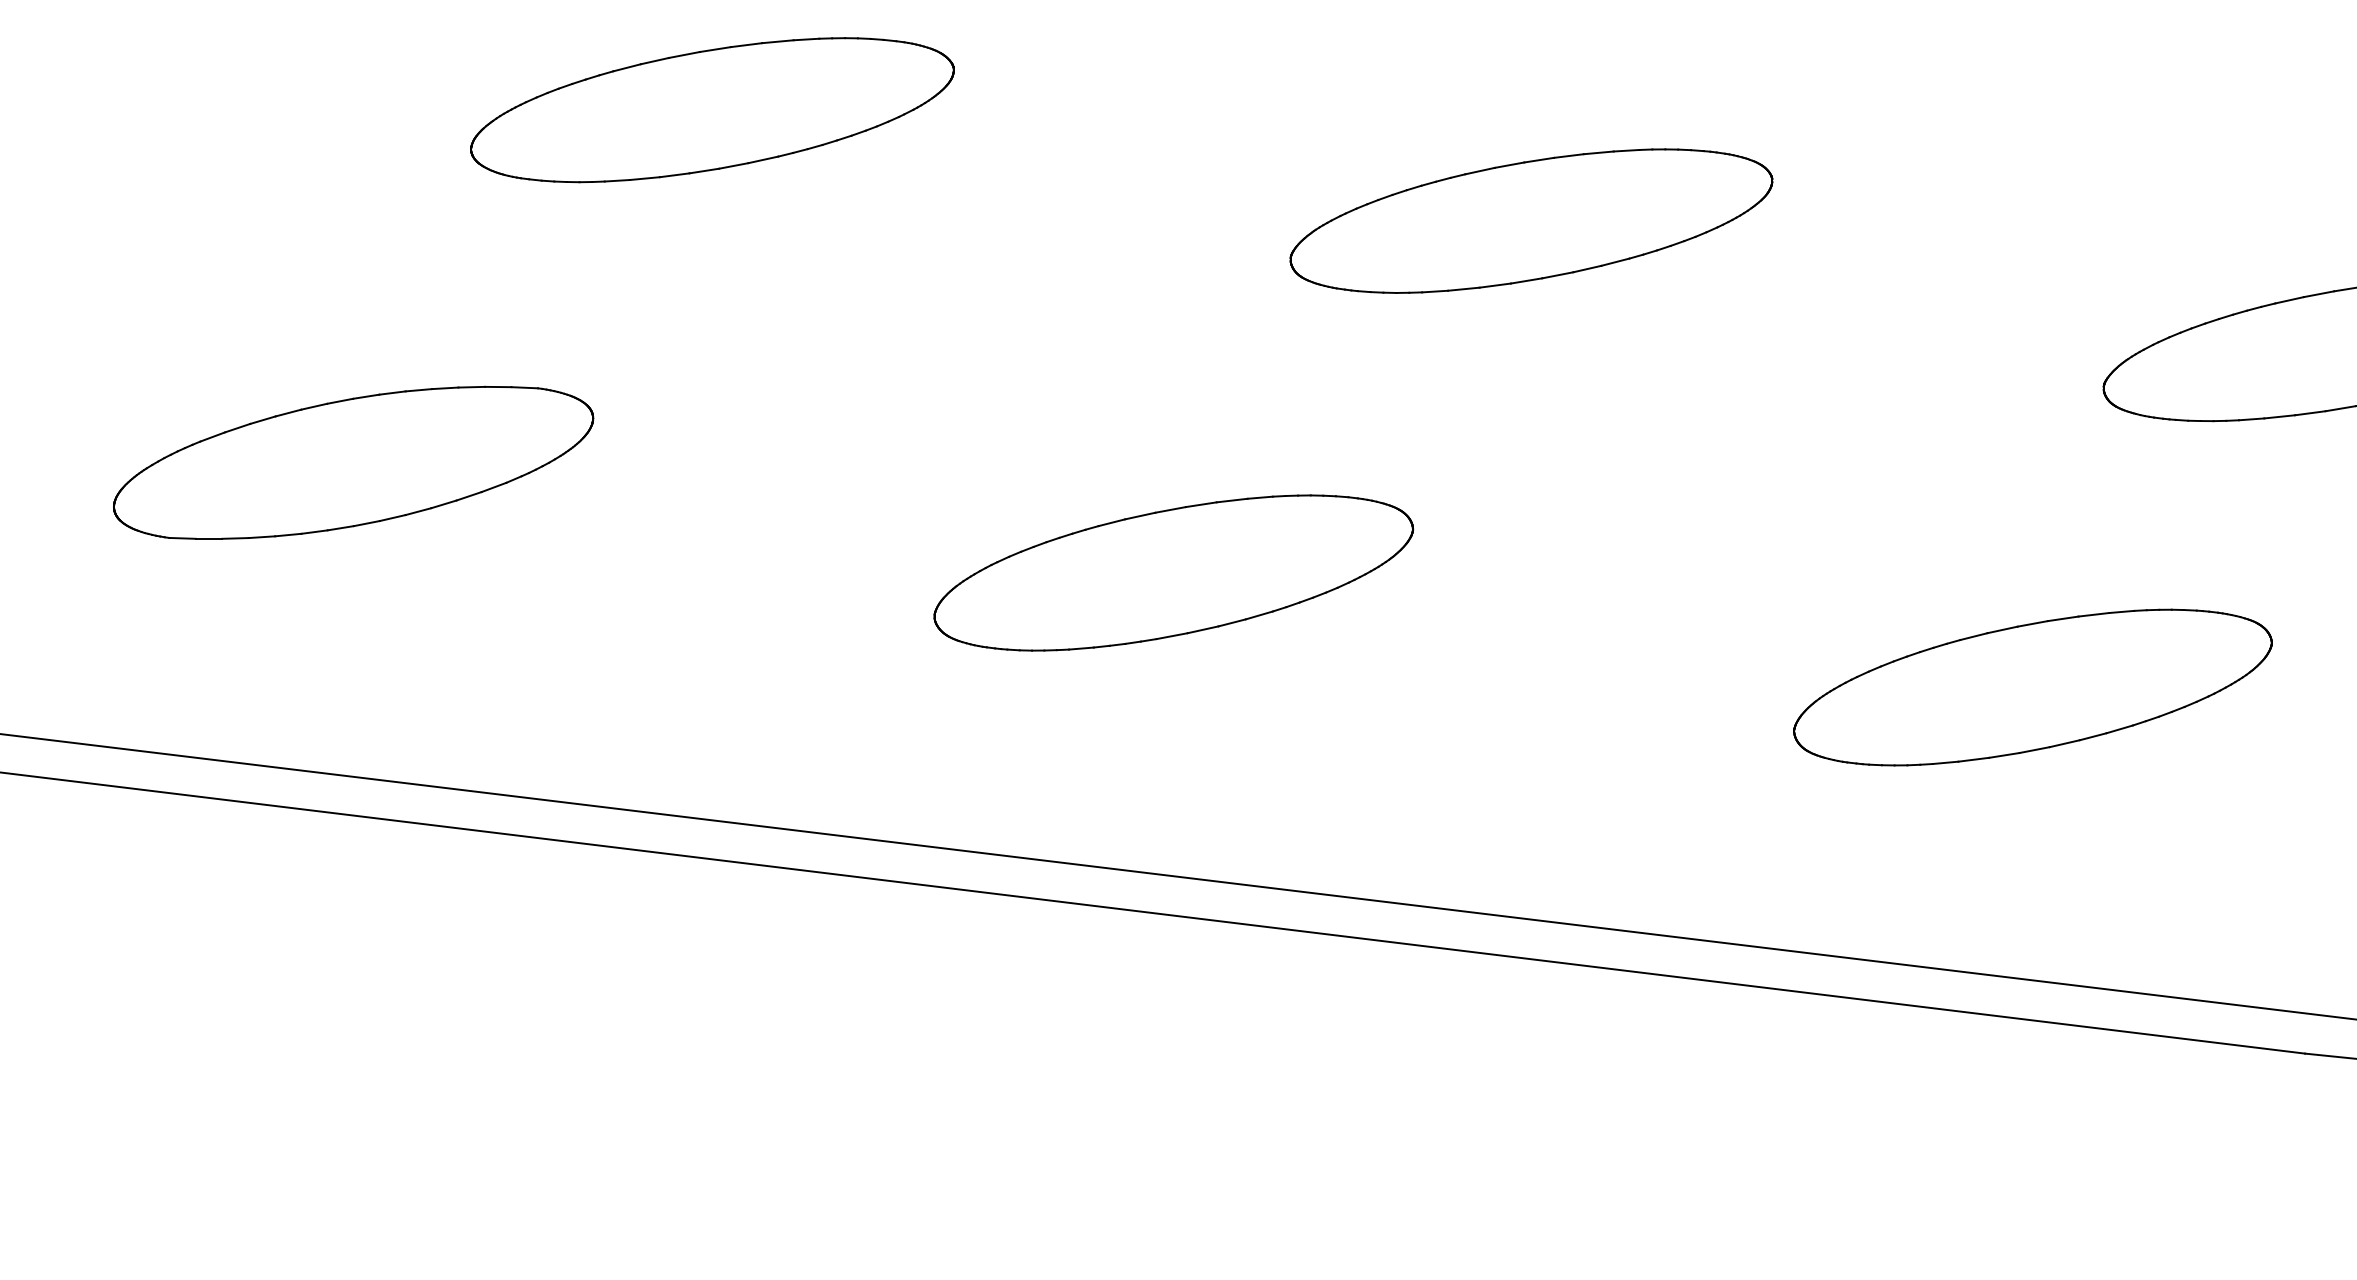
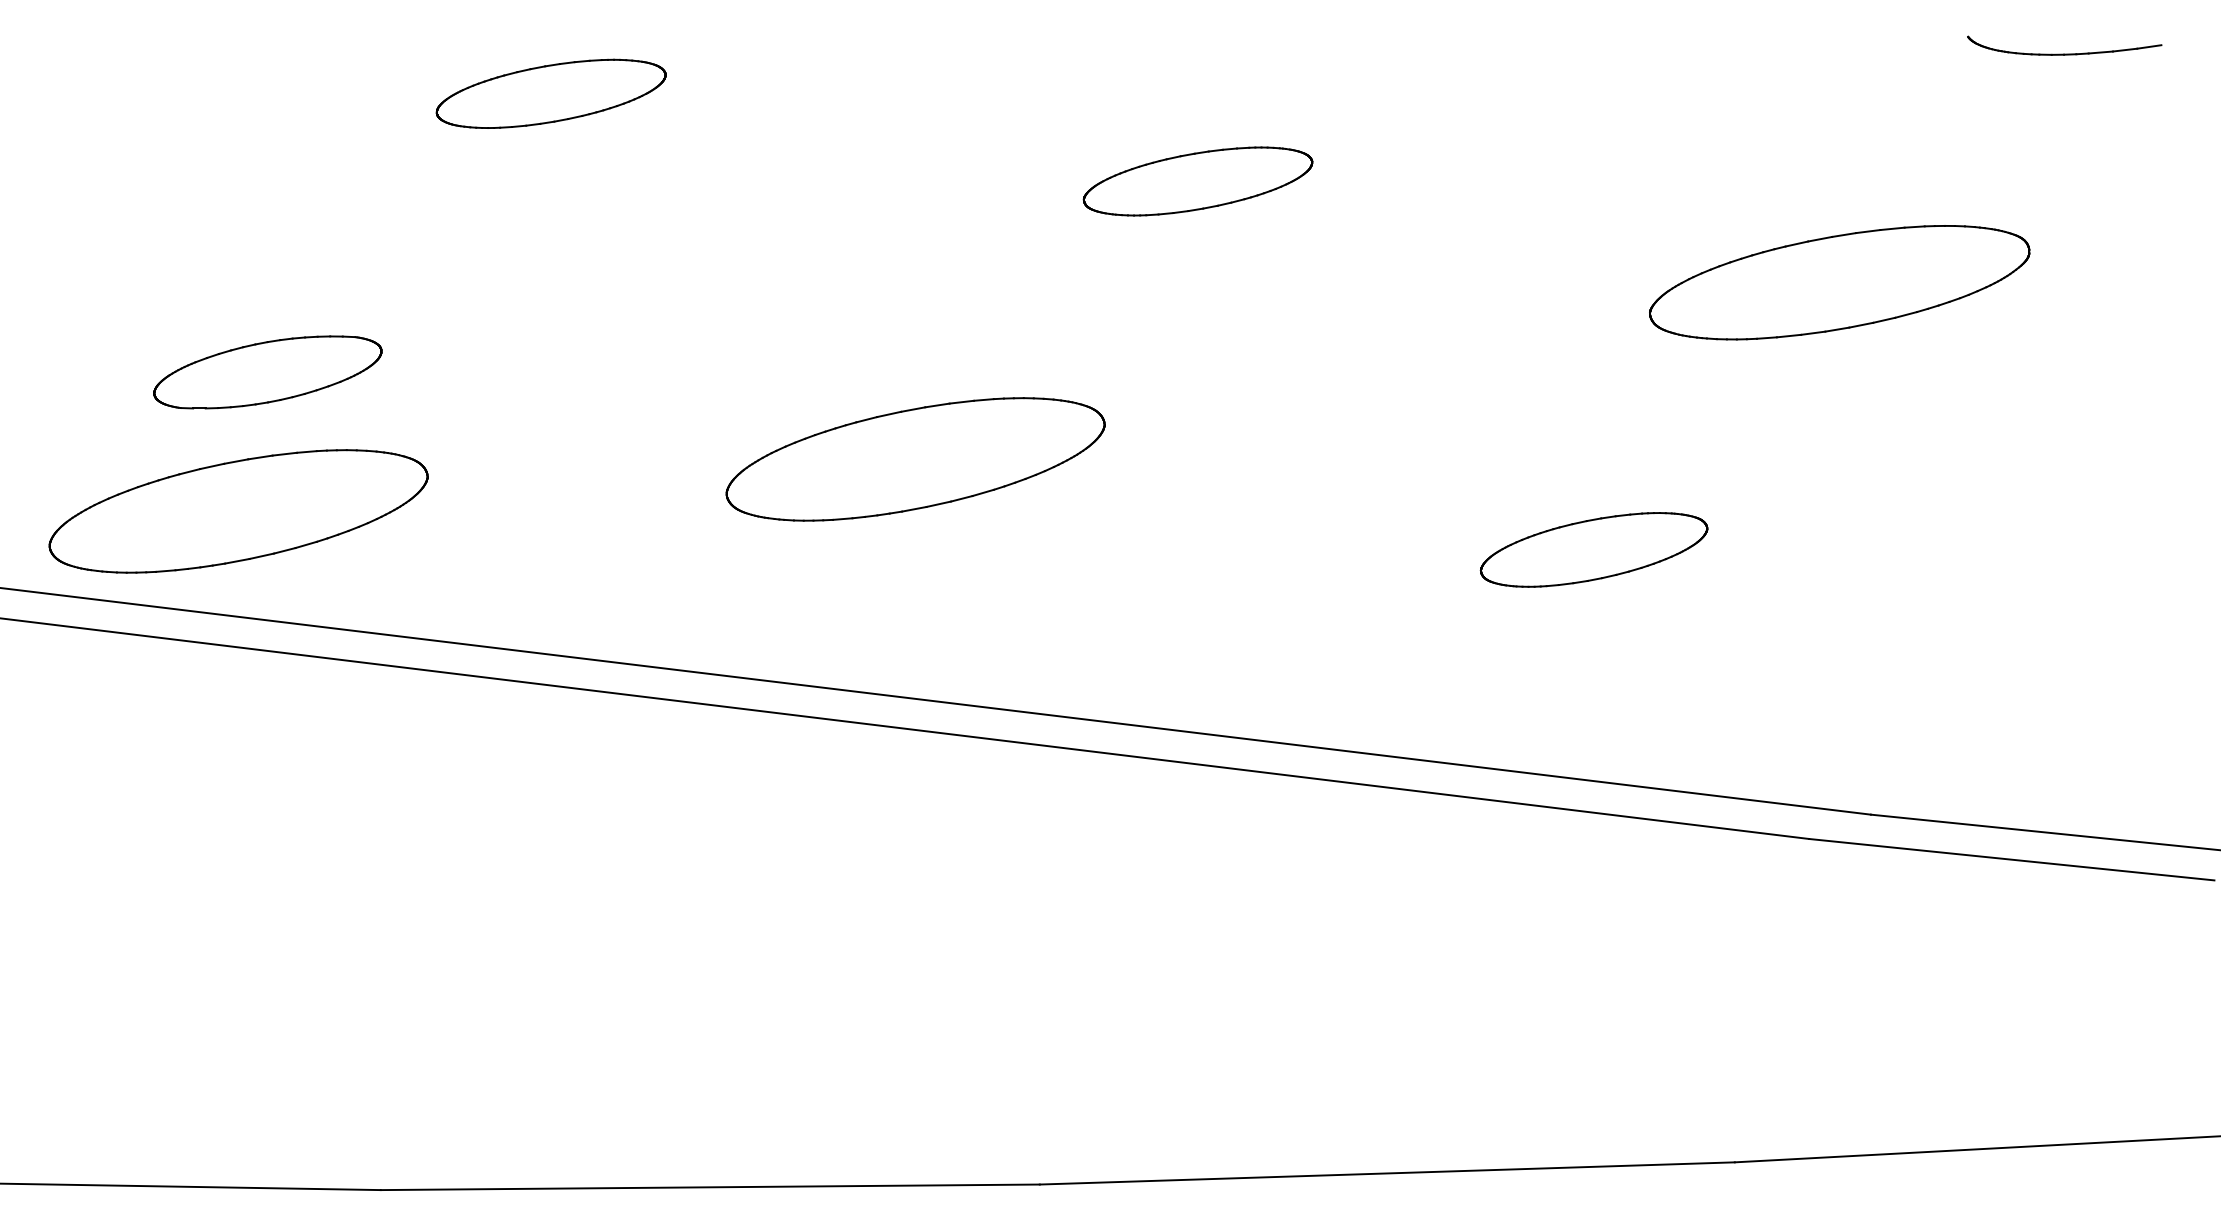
part: (711, 109) -> (550, 93), size x0.6
part: (1530, 221) -> (1197, 181), size x0.6
part: (353, 462) -> (267, 372), size x0.6
part: (316, 638) -> (238, 511), added
part: (2032, 687) -> (1593, 549), size x0.6

